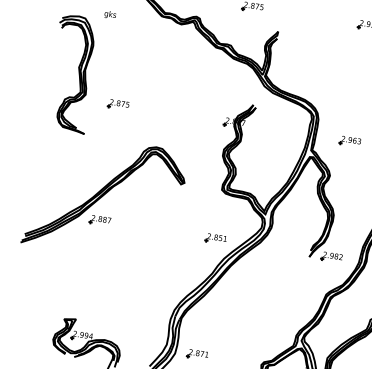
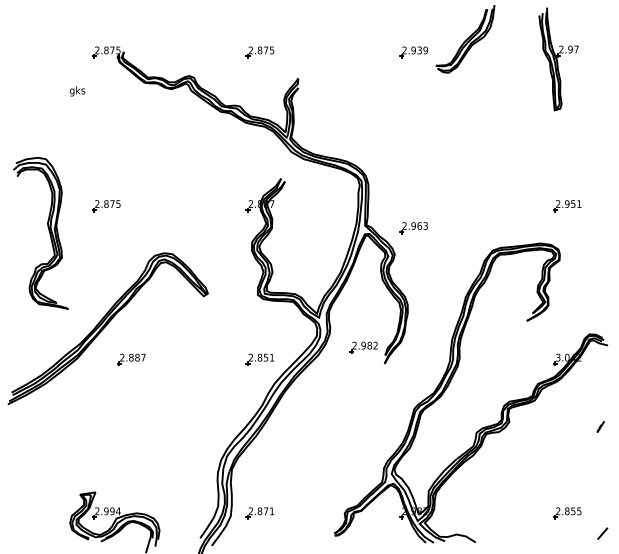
part: (78, 73) -> (48, 231), moved
part: (349, 141) -> (413, 228), moved
part: (100, 220) -> (131, 359), moved
part: (331, 257) -> (363, 347), moved

